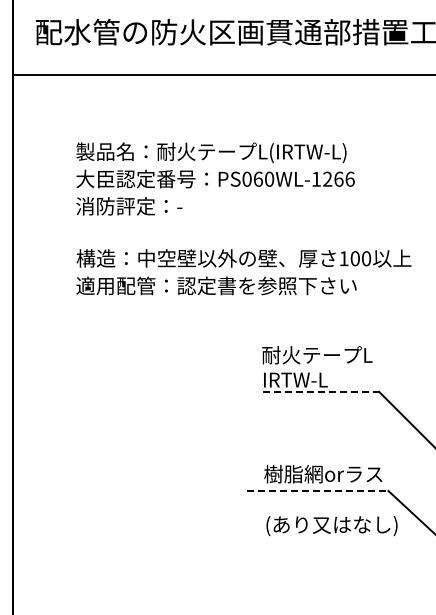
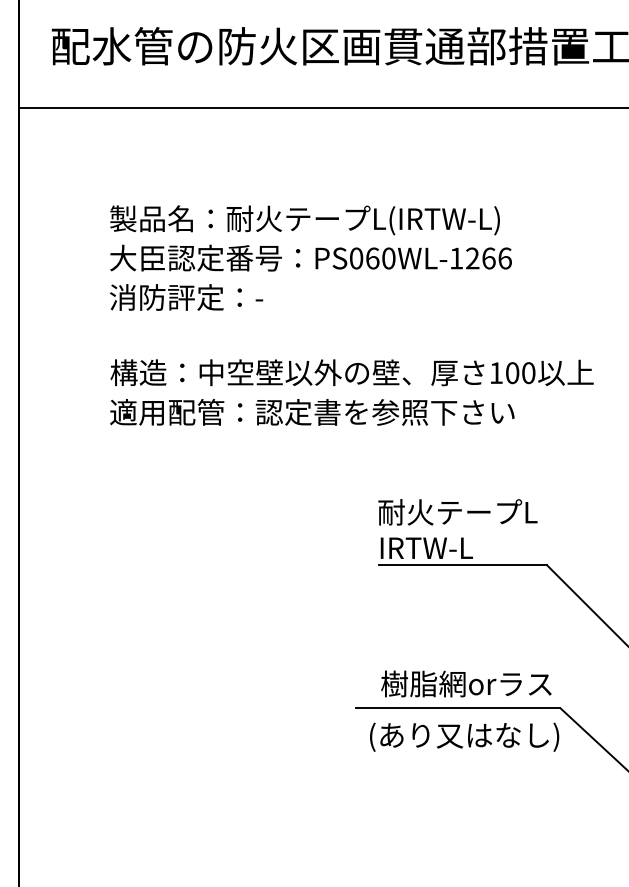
line: (321, 391) -> (463, 564), dashed -> solid
line: (317, 491) -> (458, 708), dashed -> solid
text: (331, 526) -> (463, 737), moved

